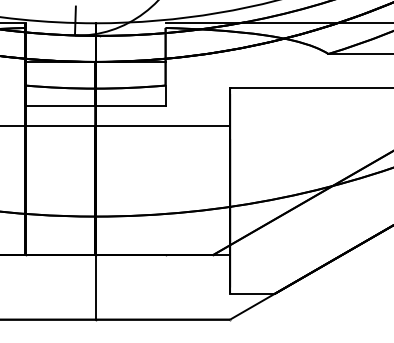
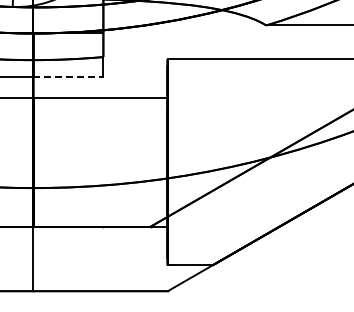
line: (131, 105) -> (69, 77), solid -> dashed

